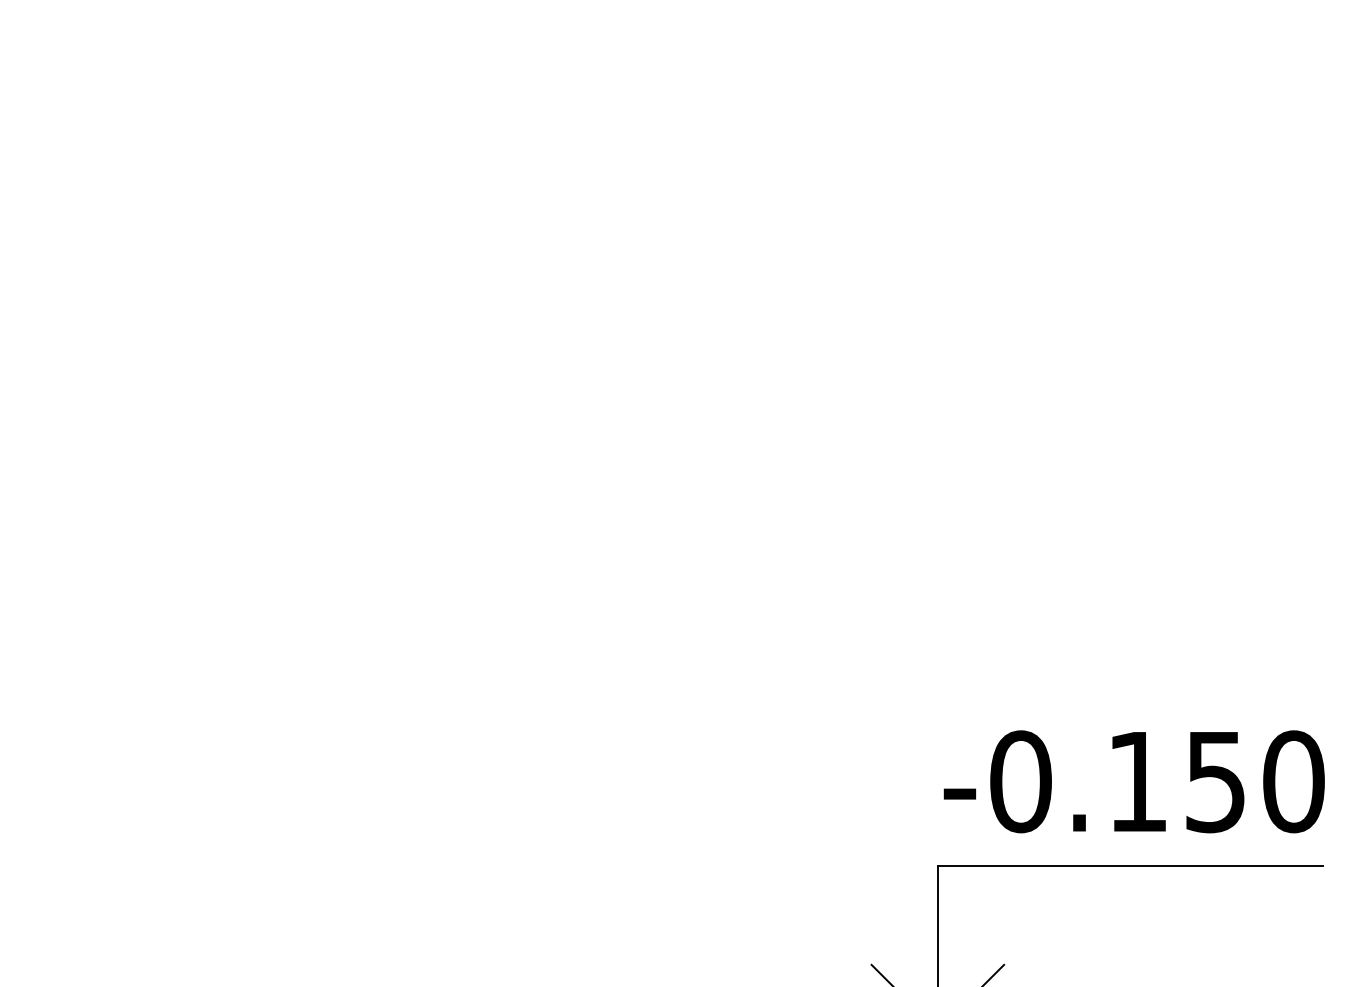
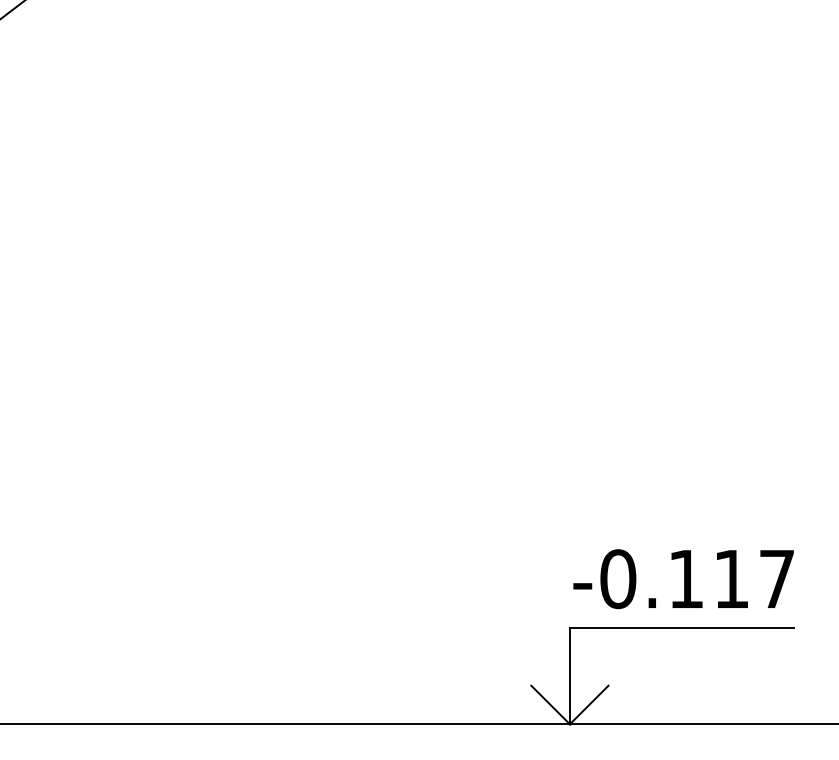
text: (1254, 782) -> (754, 579), -0.150 -> -0.117

